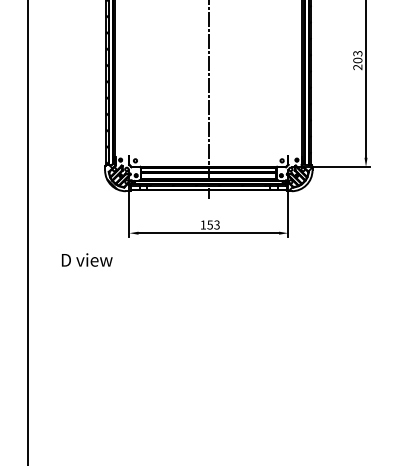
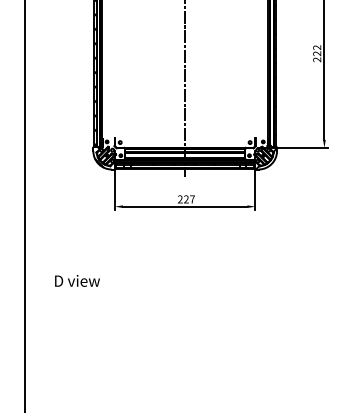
text: (357, 57) -> (316, 51), 203 -> 222
text: (209, 224) -> (185, 198), 153 -> 227
text: (87, 259) -> (77, 280), moved

